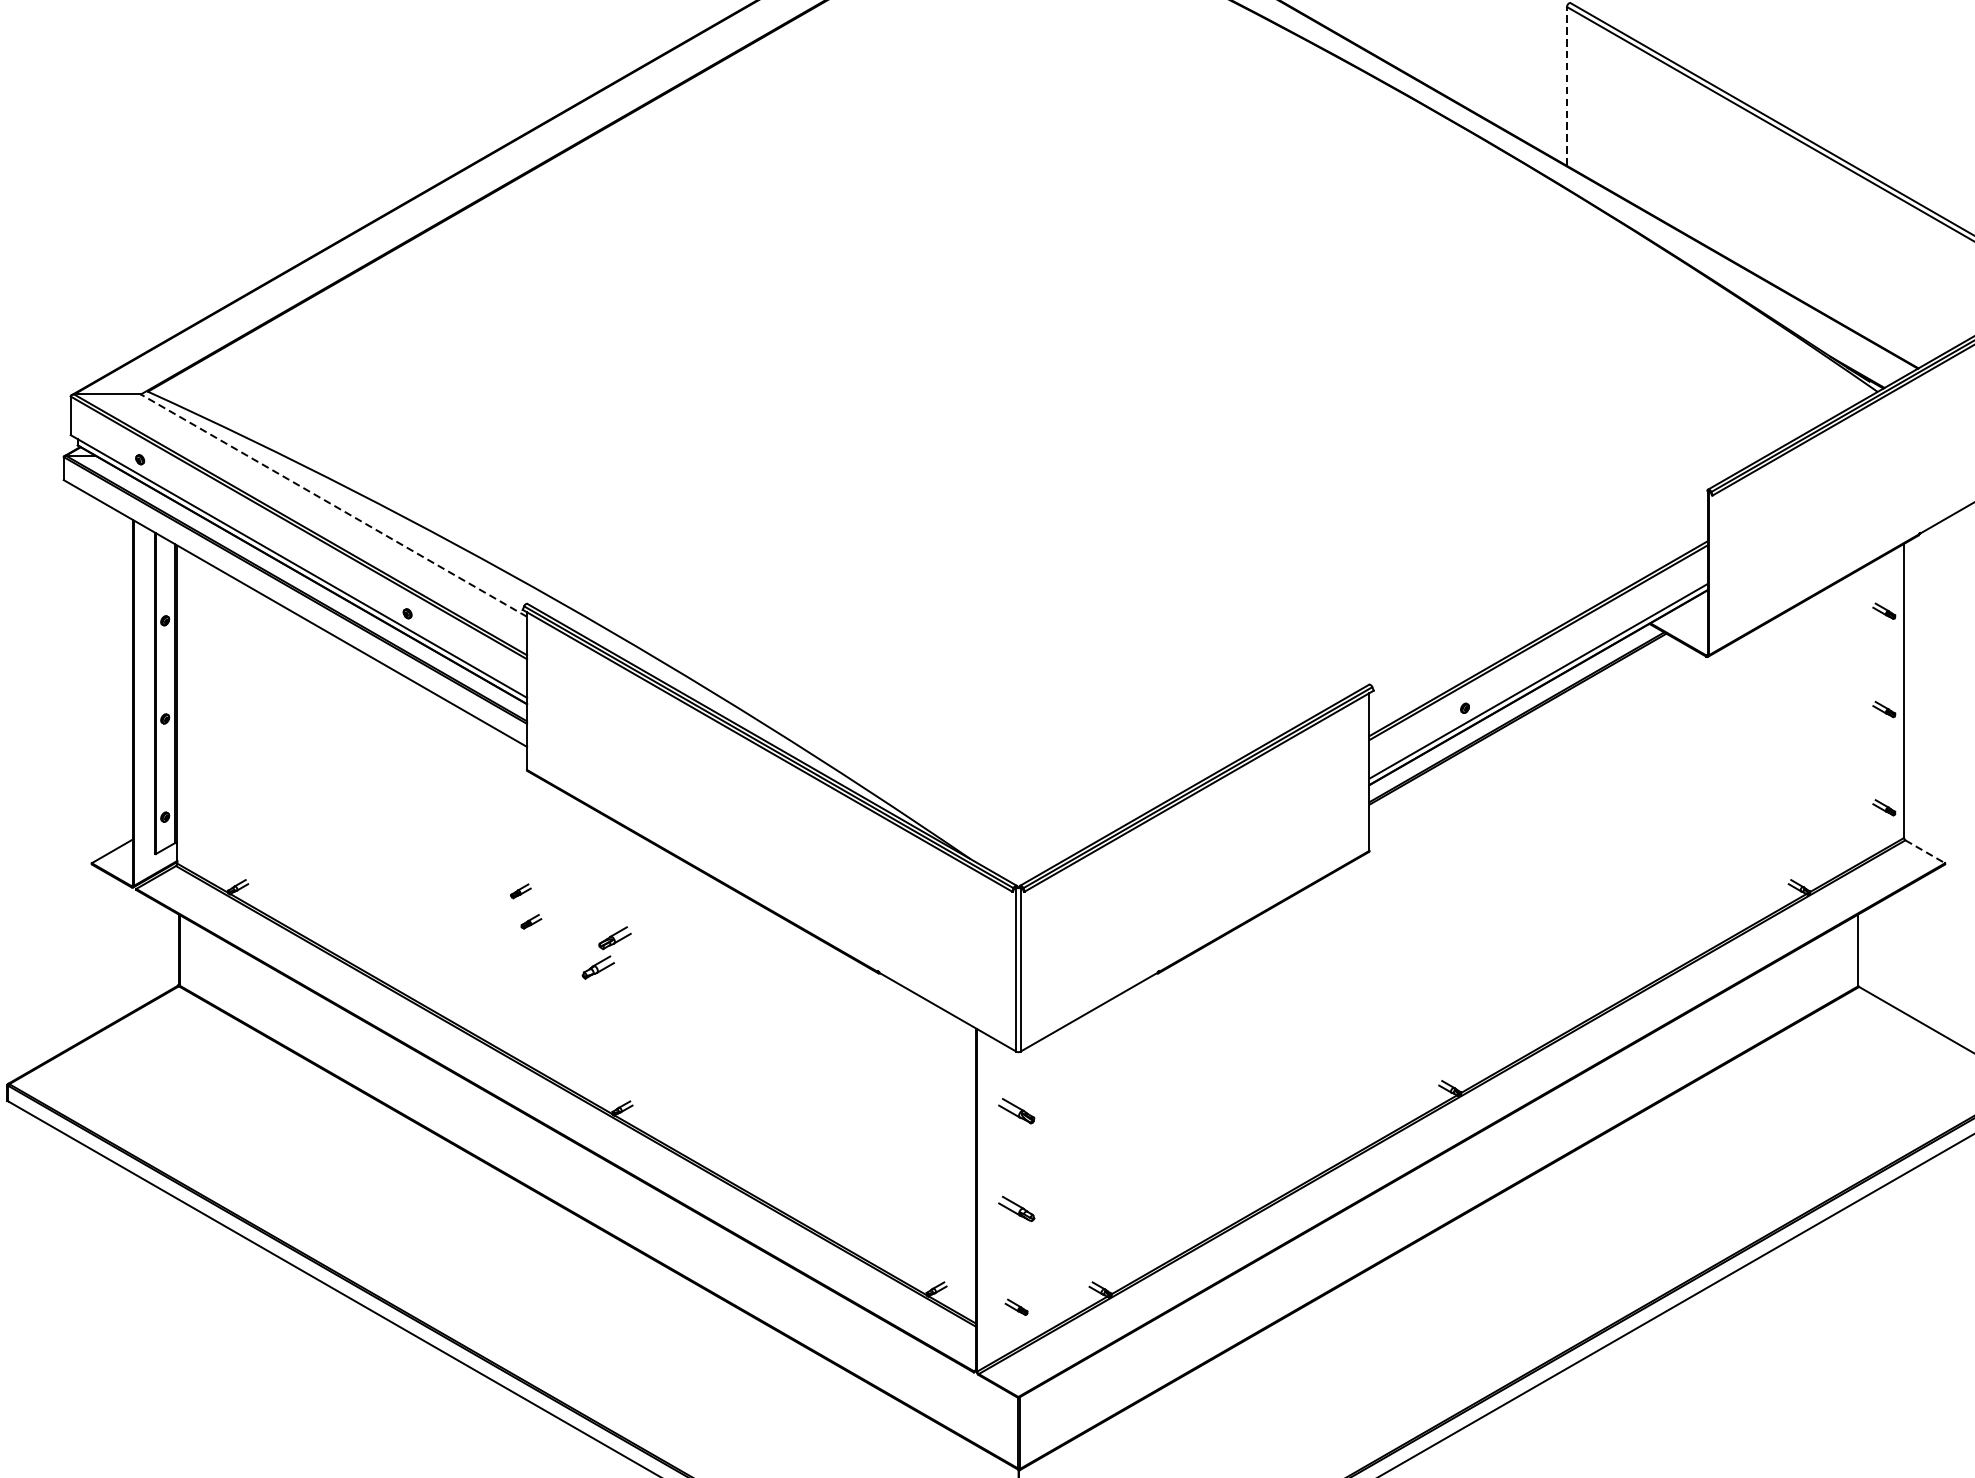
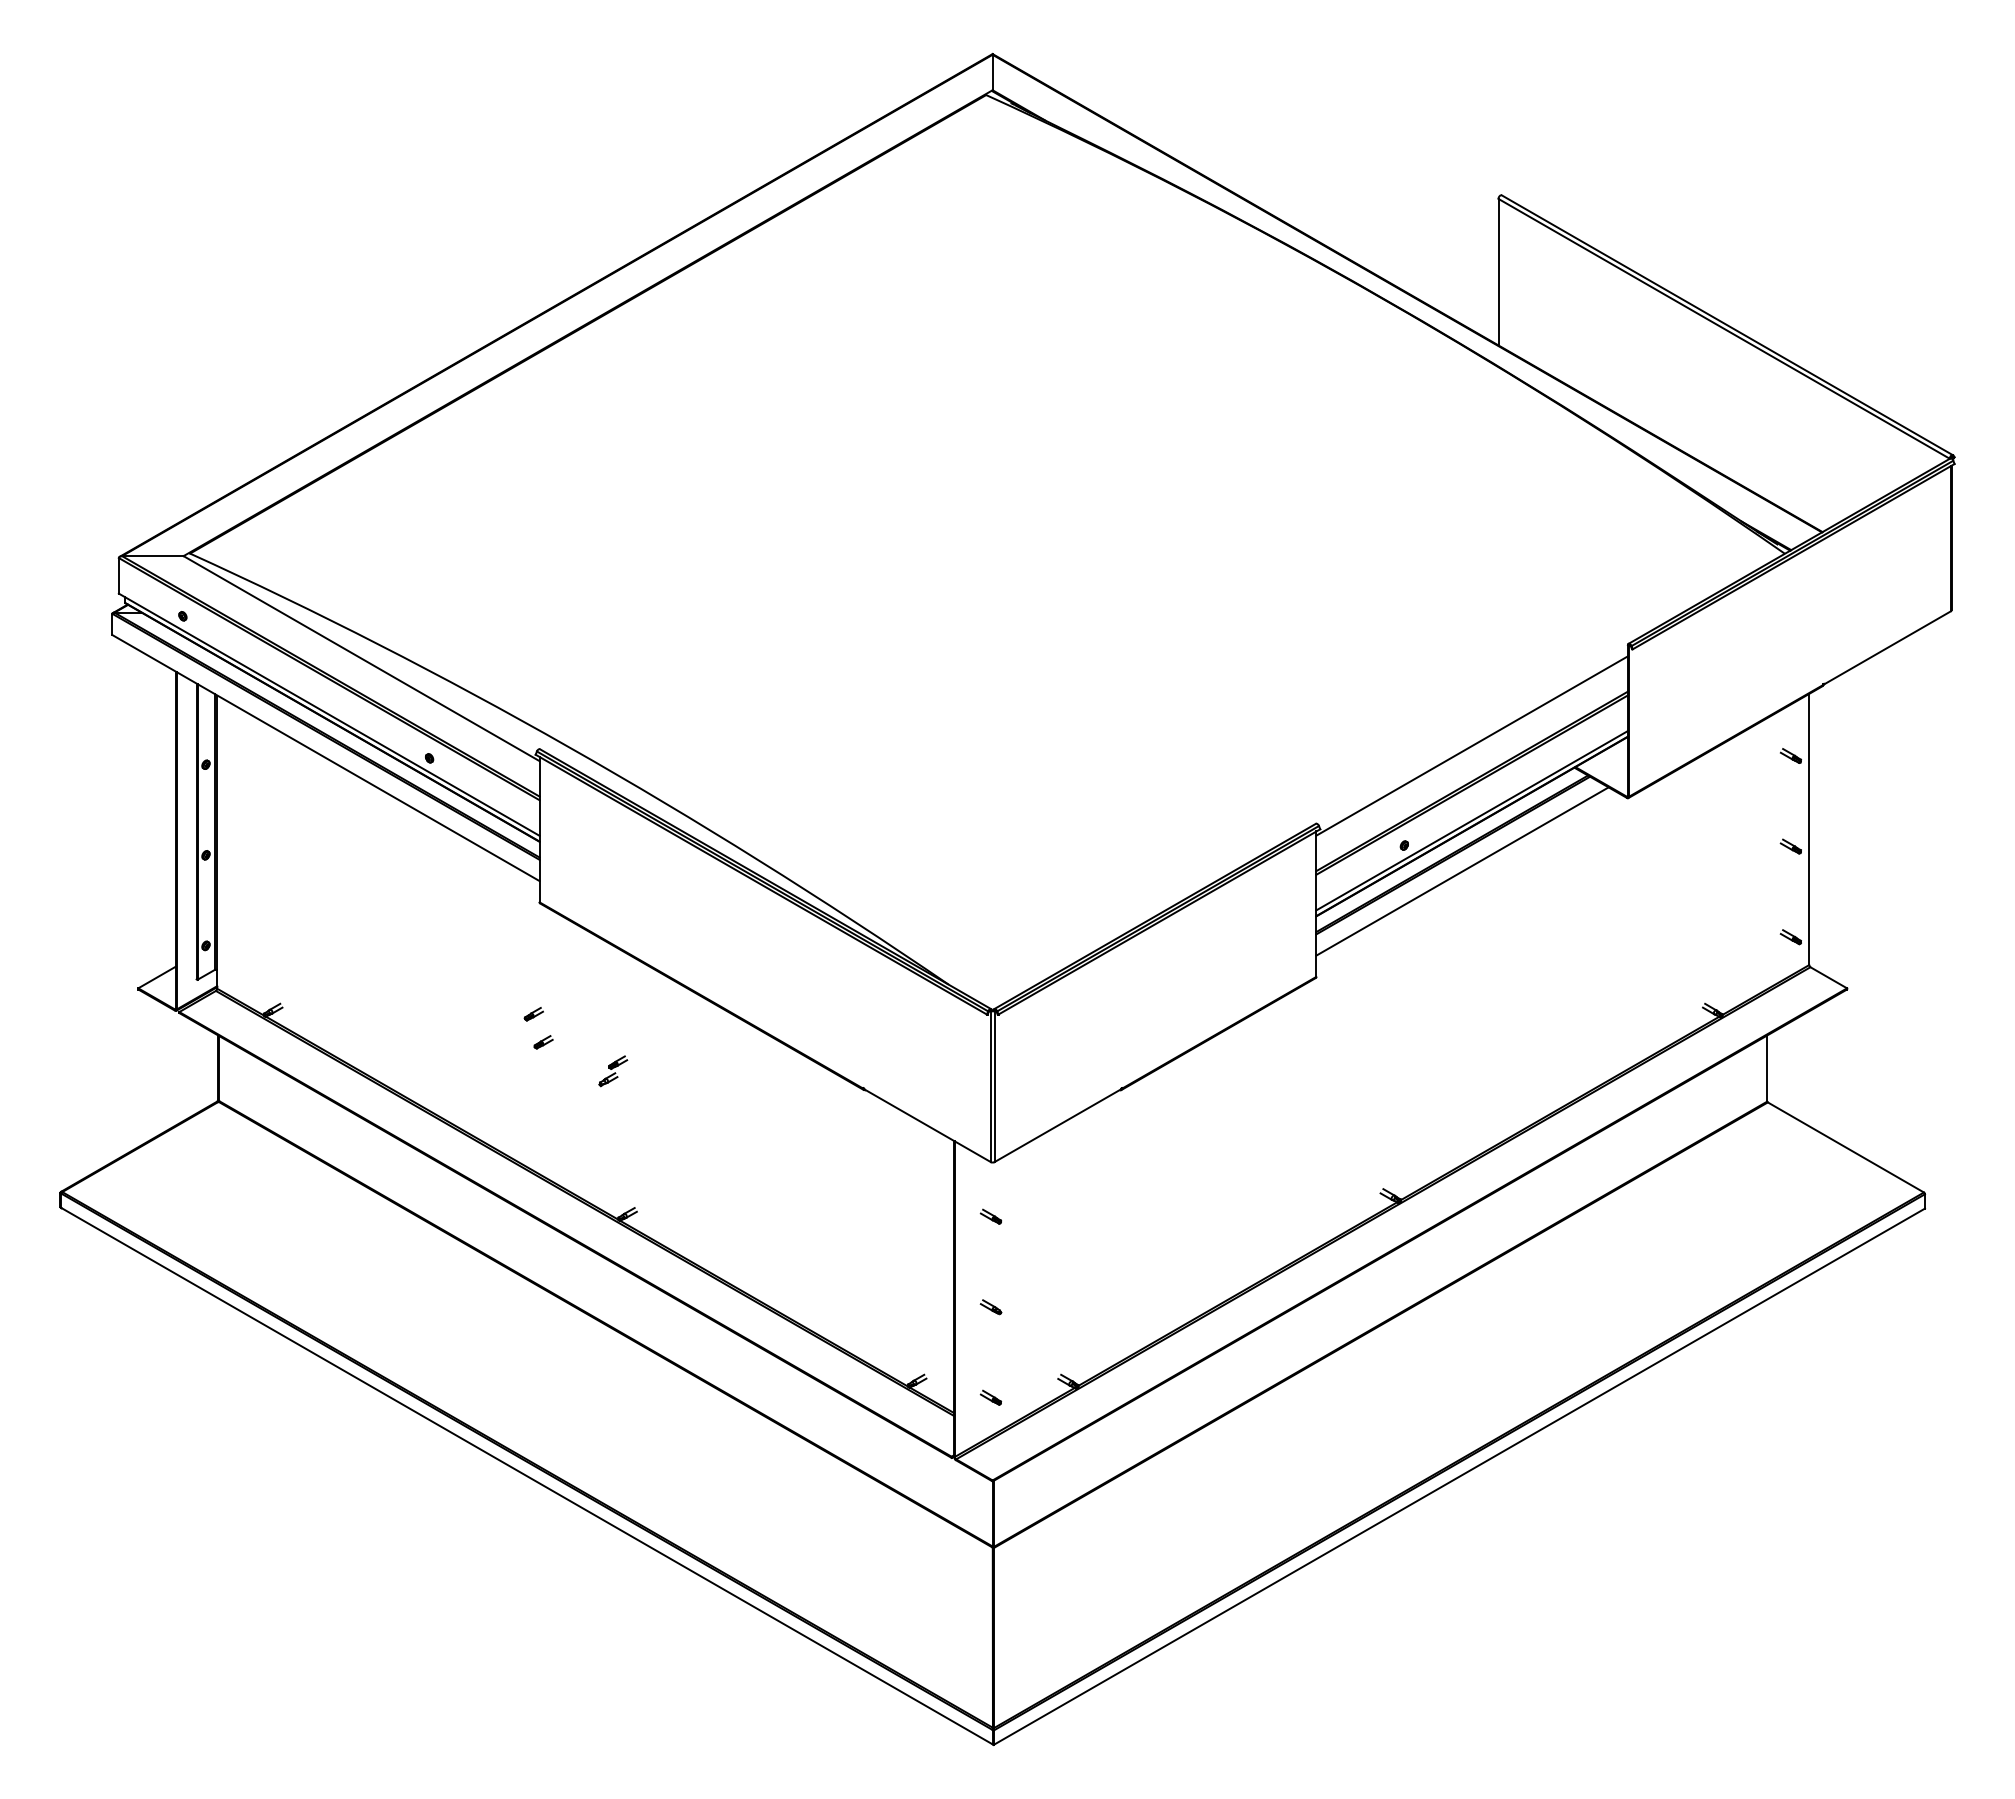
line: (1567, 85) -> (1498, 271), dashed -> solid
line: (333, 505) -> (361, 658), dashed -> solid
line: (1537, 599) -> (1471, 745), added
line: (1528, 736) -> (1462, 871), added
line: (1926, 852) -> (1829, 978), dashed -> solid
part: (607, 953) -> (613, 1071), size x0.62
part: (1016, 1110) -> (990, 1216), size x0.62
part: (1016, 1209) -> (990, 1307), size x0.62

